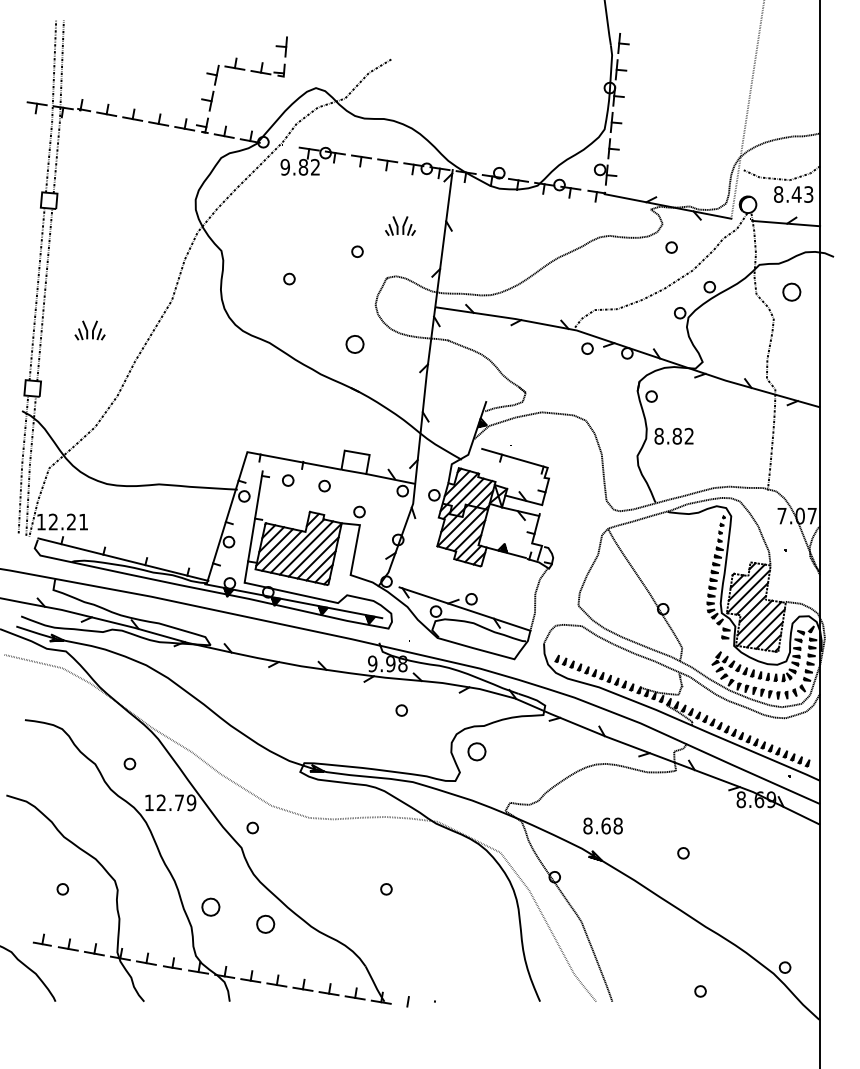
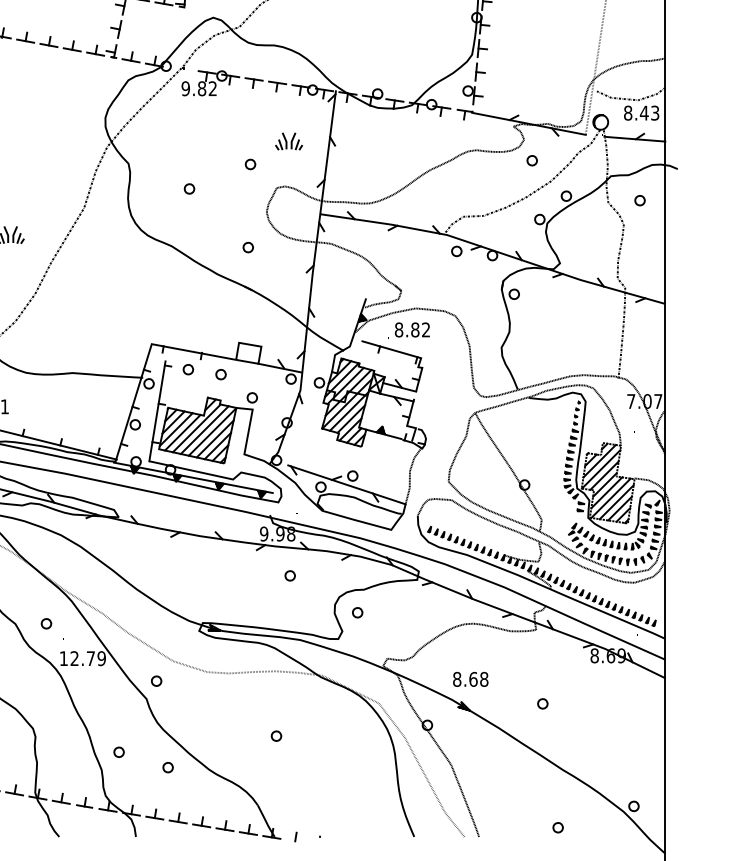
part: (791, 291) -> (639, 200), size x0.62
part: (354, 344) -> (247, 247), size x0.62
text: (673, 435) -> (411, 329), moved
part: (476, 751) -> (357, 612), size x0.62
part: (210, 907) -> (118, 752), size x0.62
part: (265, 924) -> (168, 767), size x0.62

